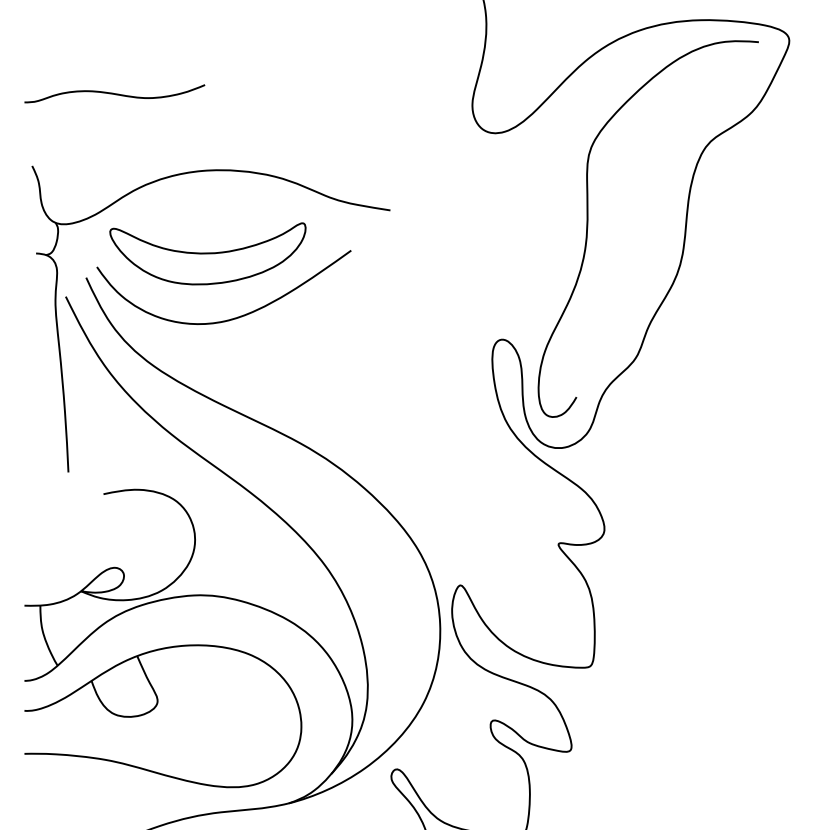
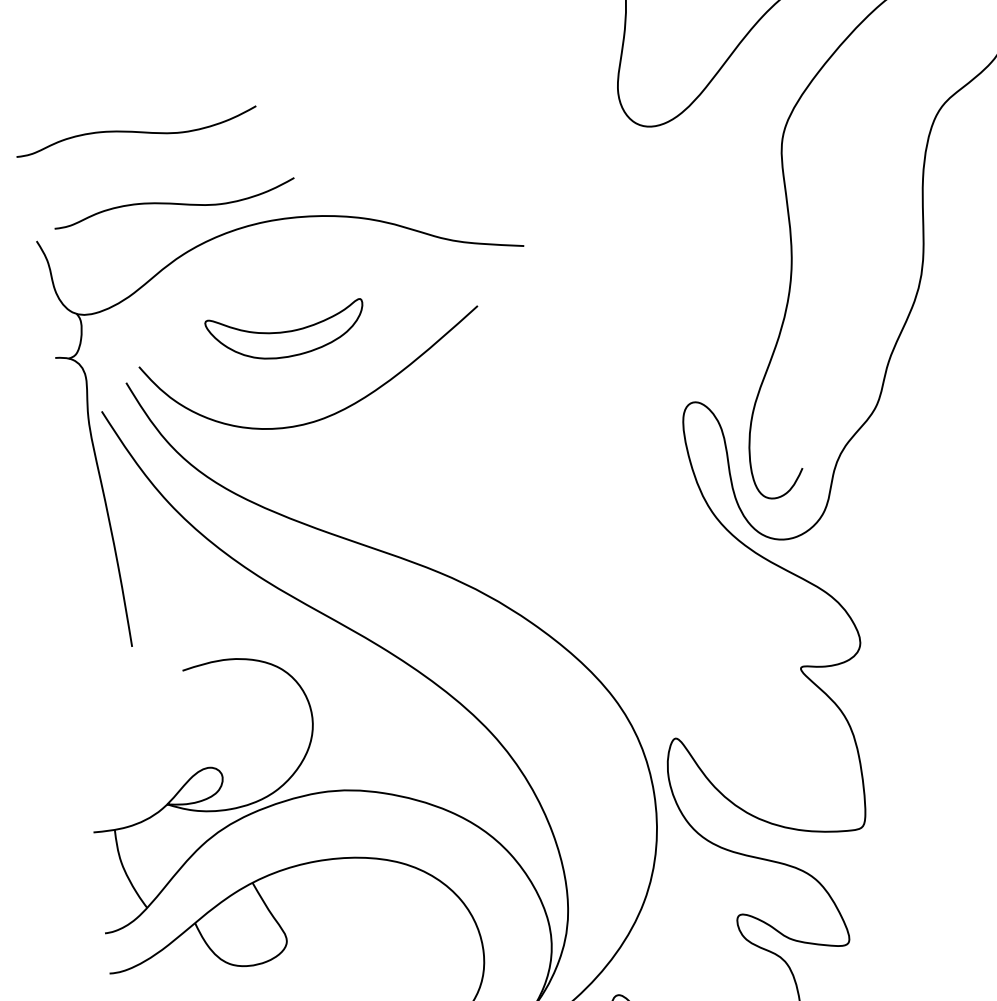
curve: (136, 149) -> (174, 203), added
part: (207, 253) -> (285, 331), size x0.6

